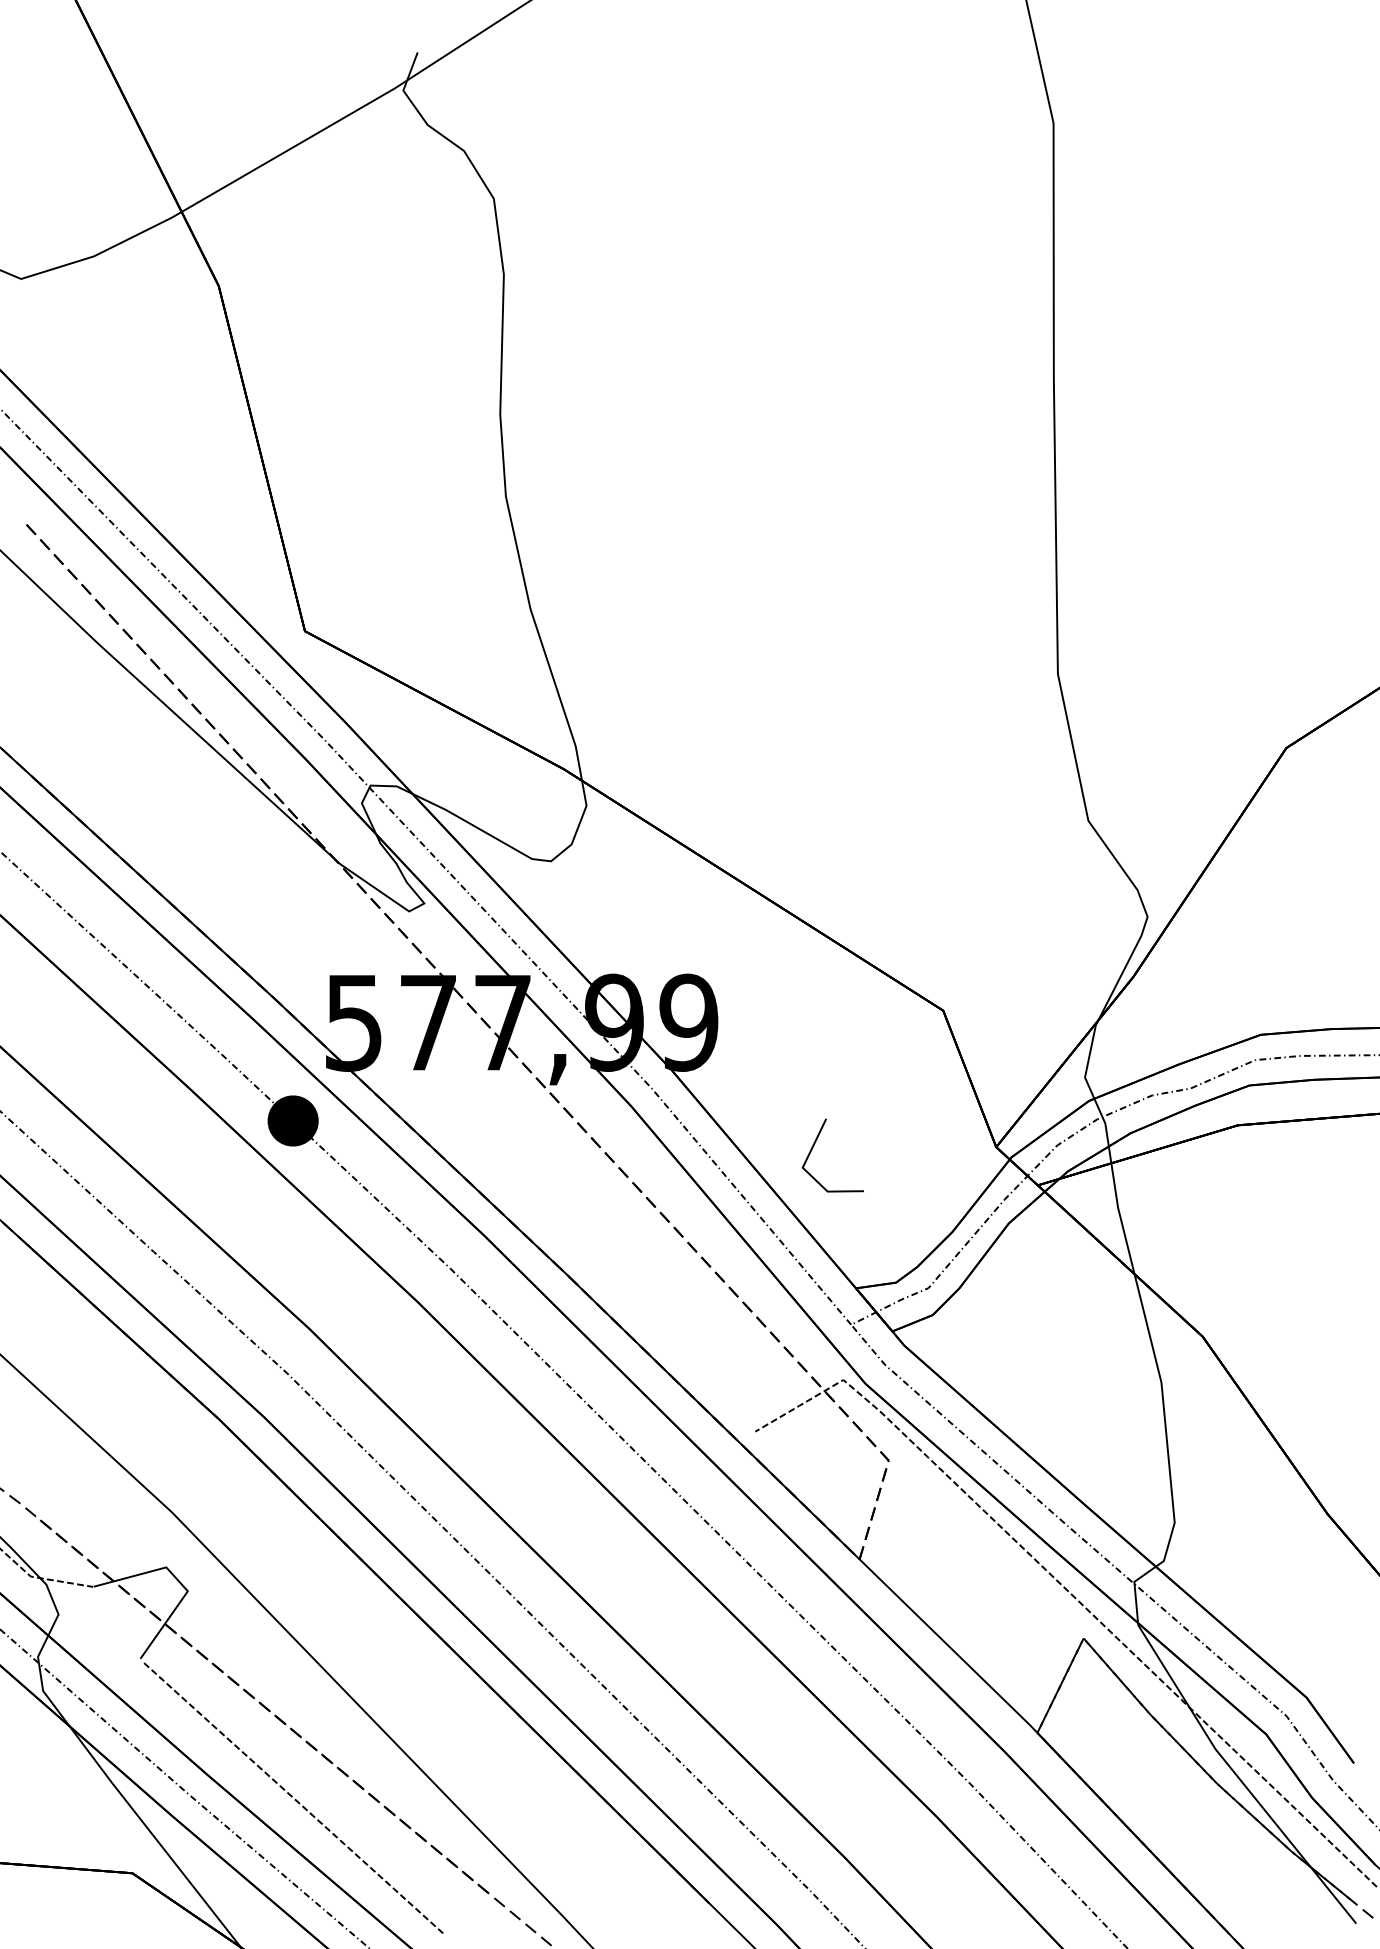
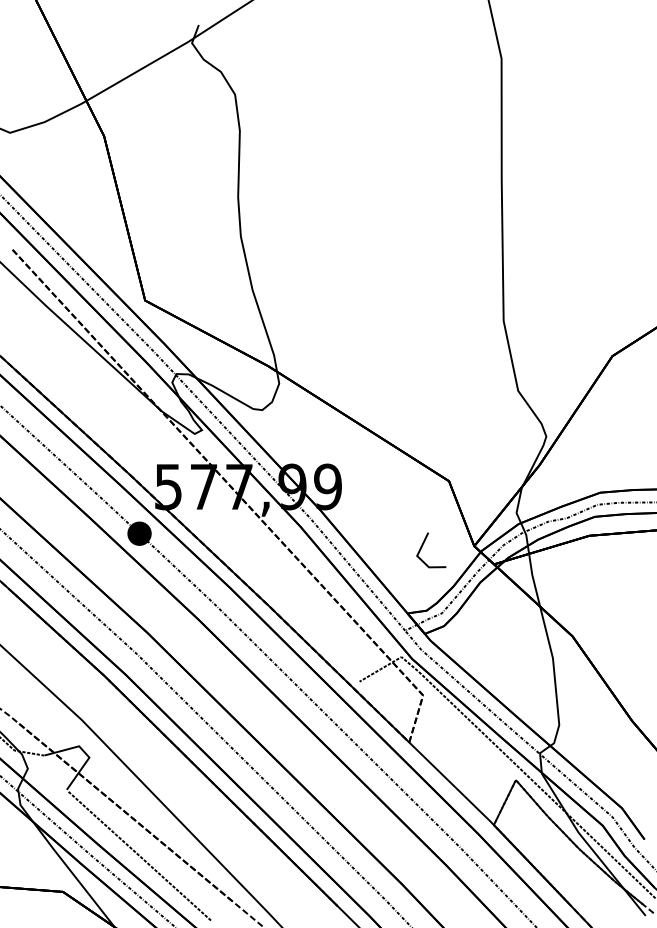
line: (816, 1145) -> (423, 545), moved

